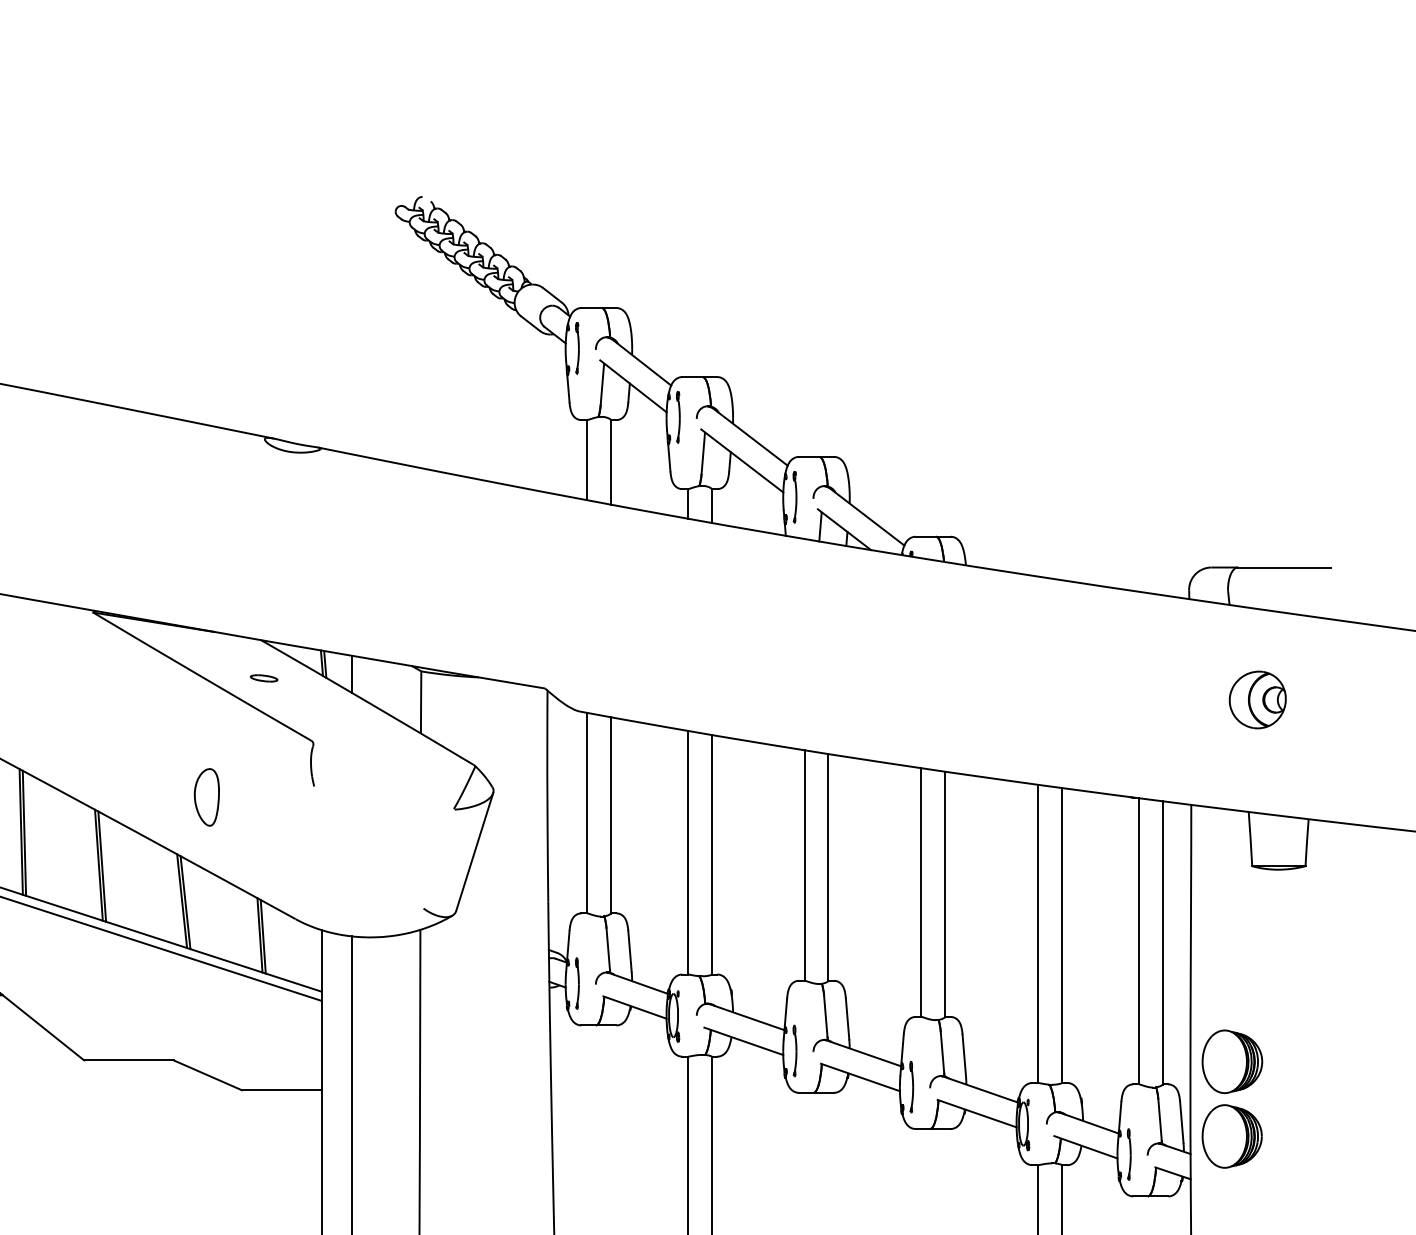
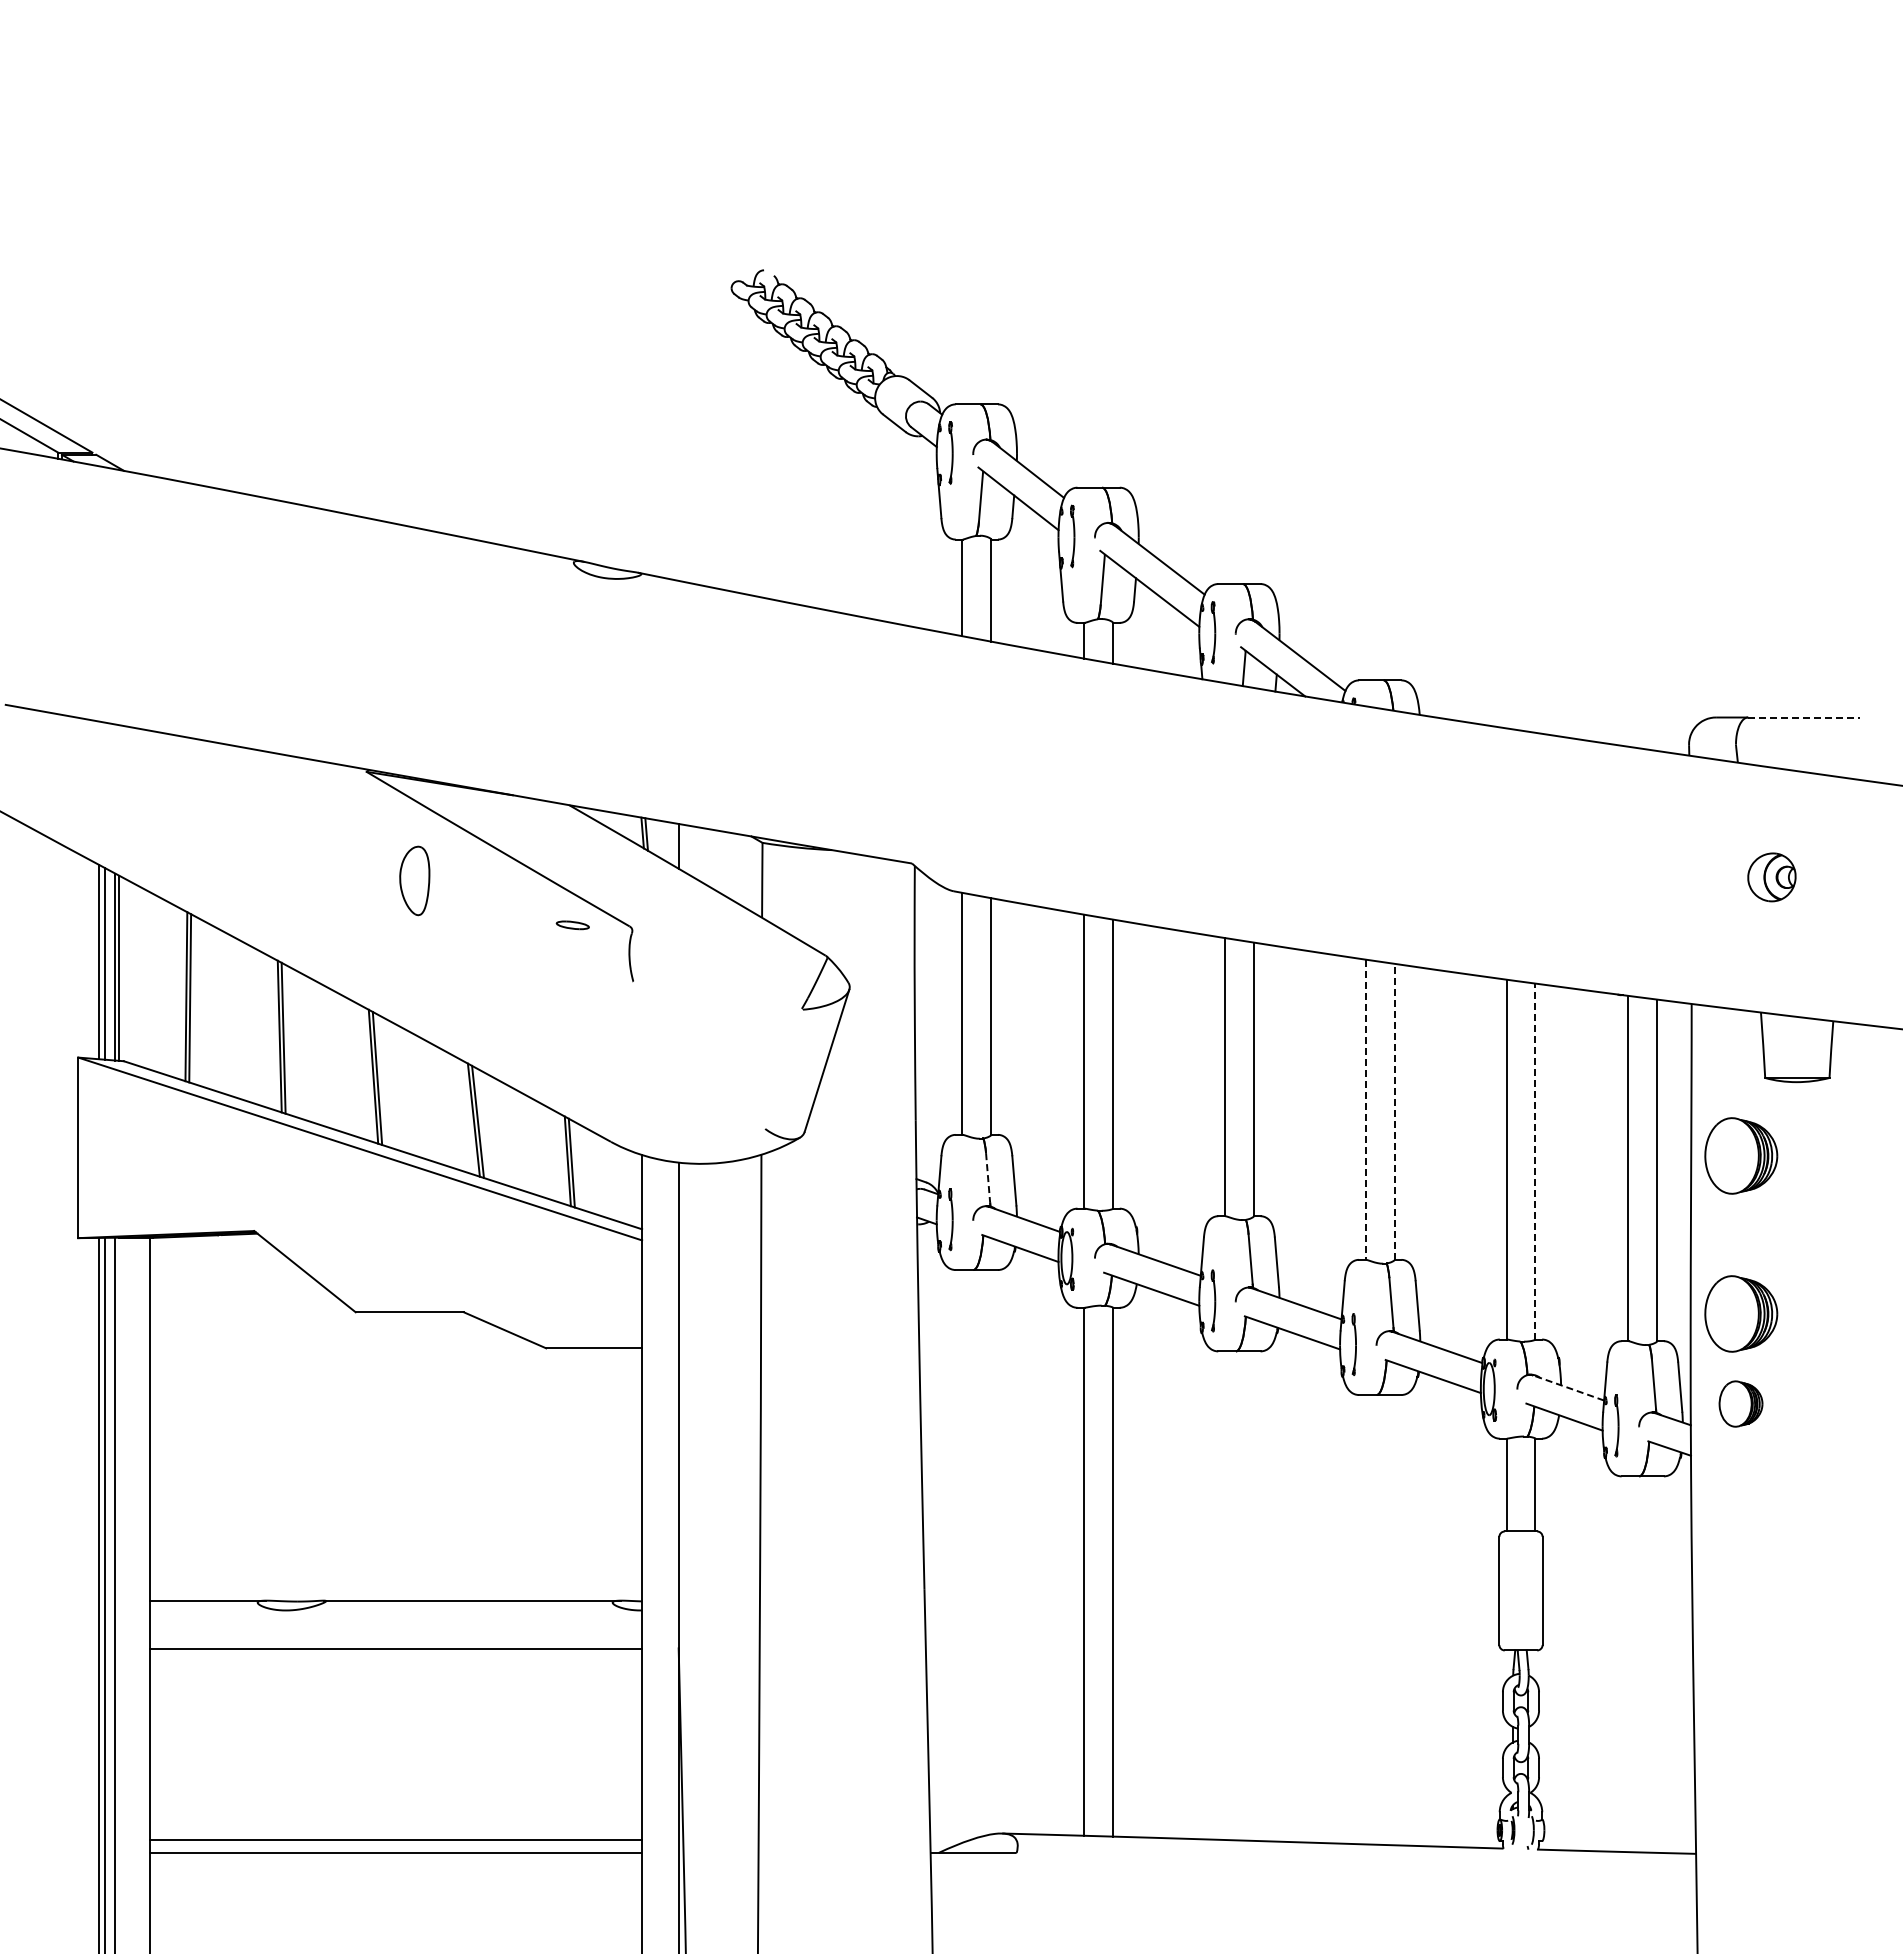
line: (1284, 567) -> (1804, 717), solid -> dashed
part: (263, 678) -> (572, 925), moved
part: (1257, 700) -> (1771, 877), size x0.7
part: (206, 797) -> (414, 880), moved
line: (920, 893) -> (1365, 1110), solid -> dashed
line: (945, 894) -> (1394, 1111), solid -> dashed
part: (1232, 930) -> (1741, 1155), added
line: (1061, 935) -> (1535, 1161), solid -> dashed
line: (608, 948) -> (988, 1177), solid -> dashed
line: (1089, 1123) -> (1568, 1388), solid -> dashed
part: (1231, 1136) -> (1740, 1403), size x0.6

